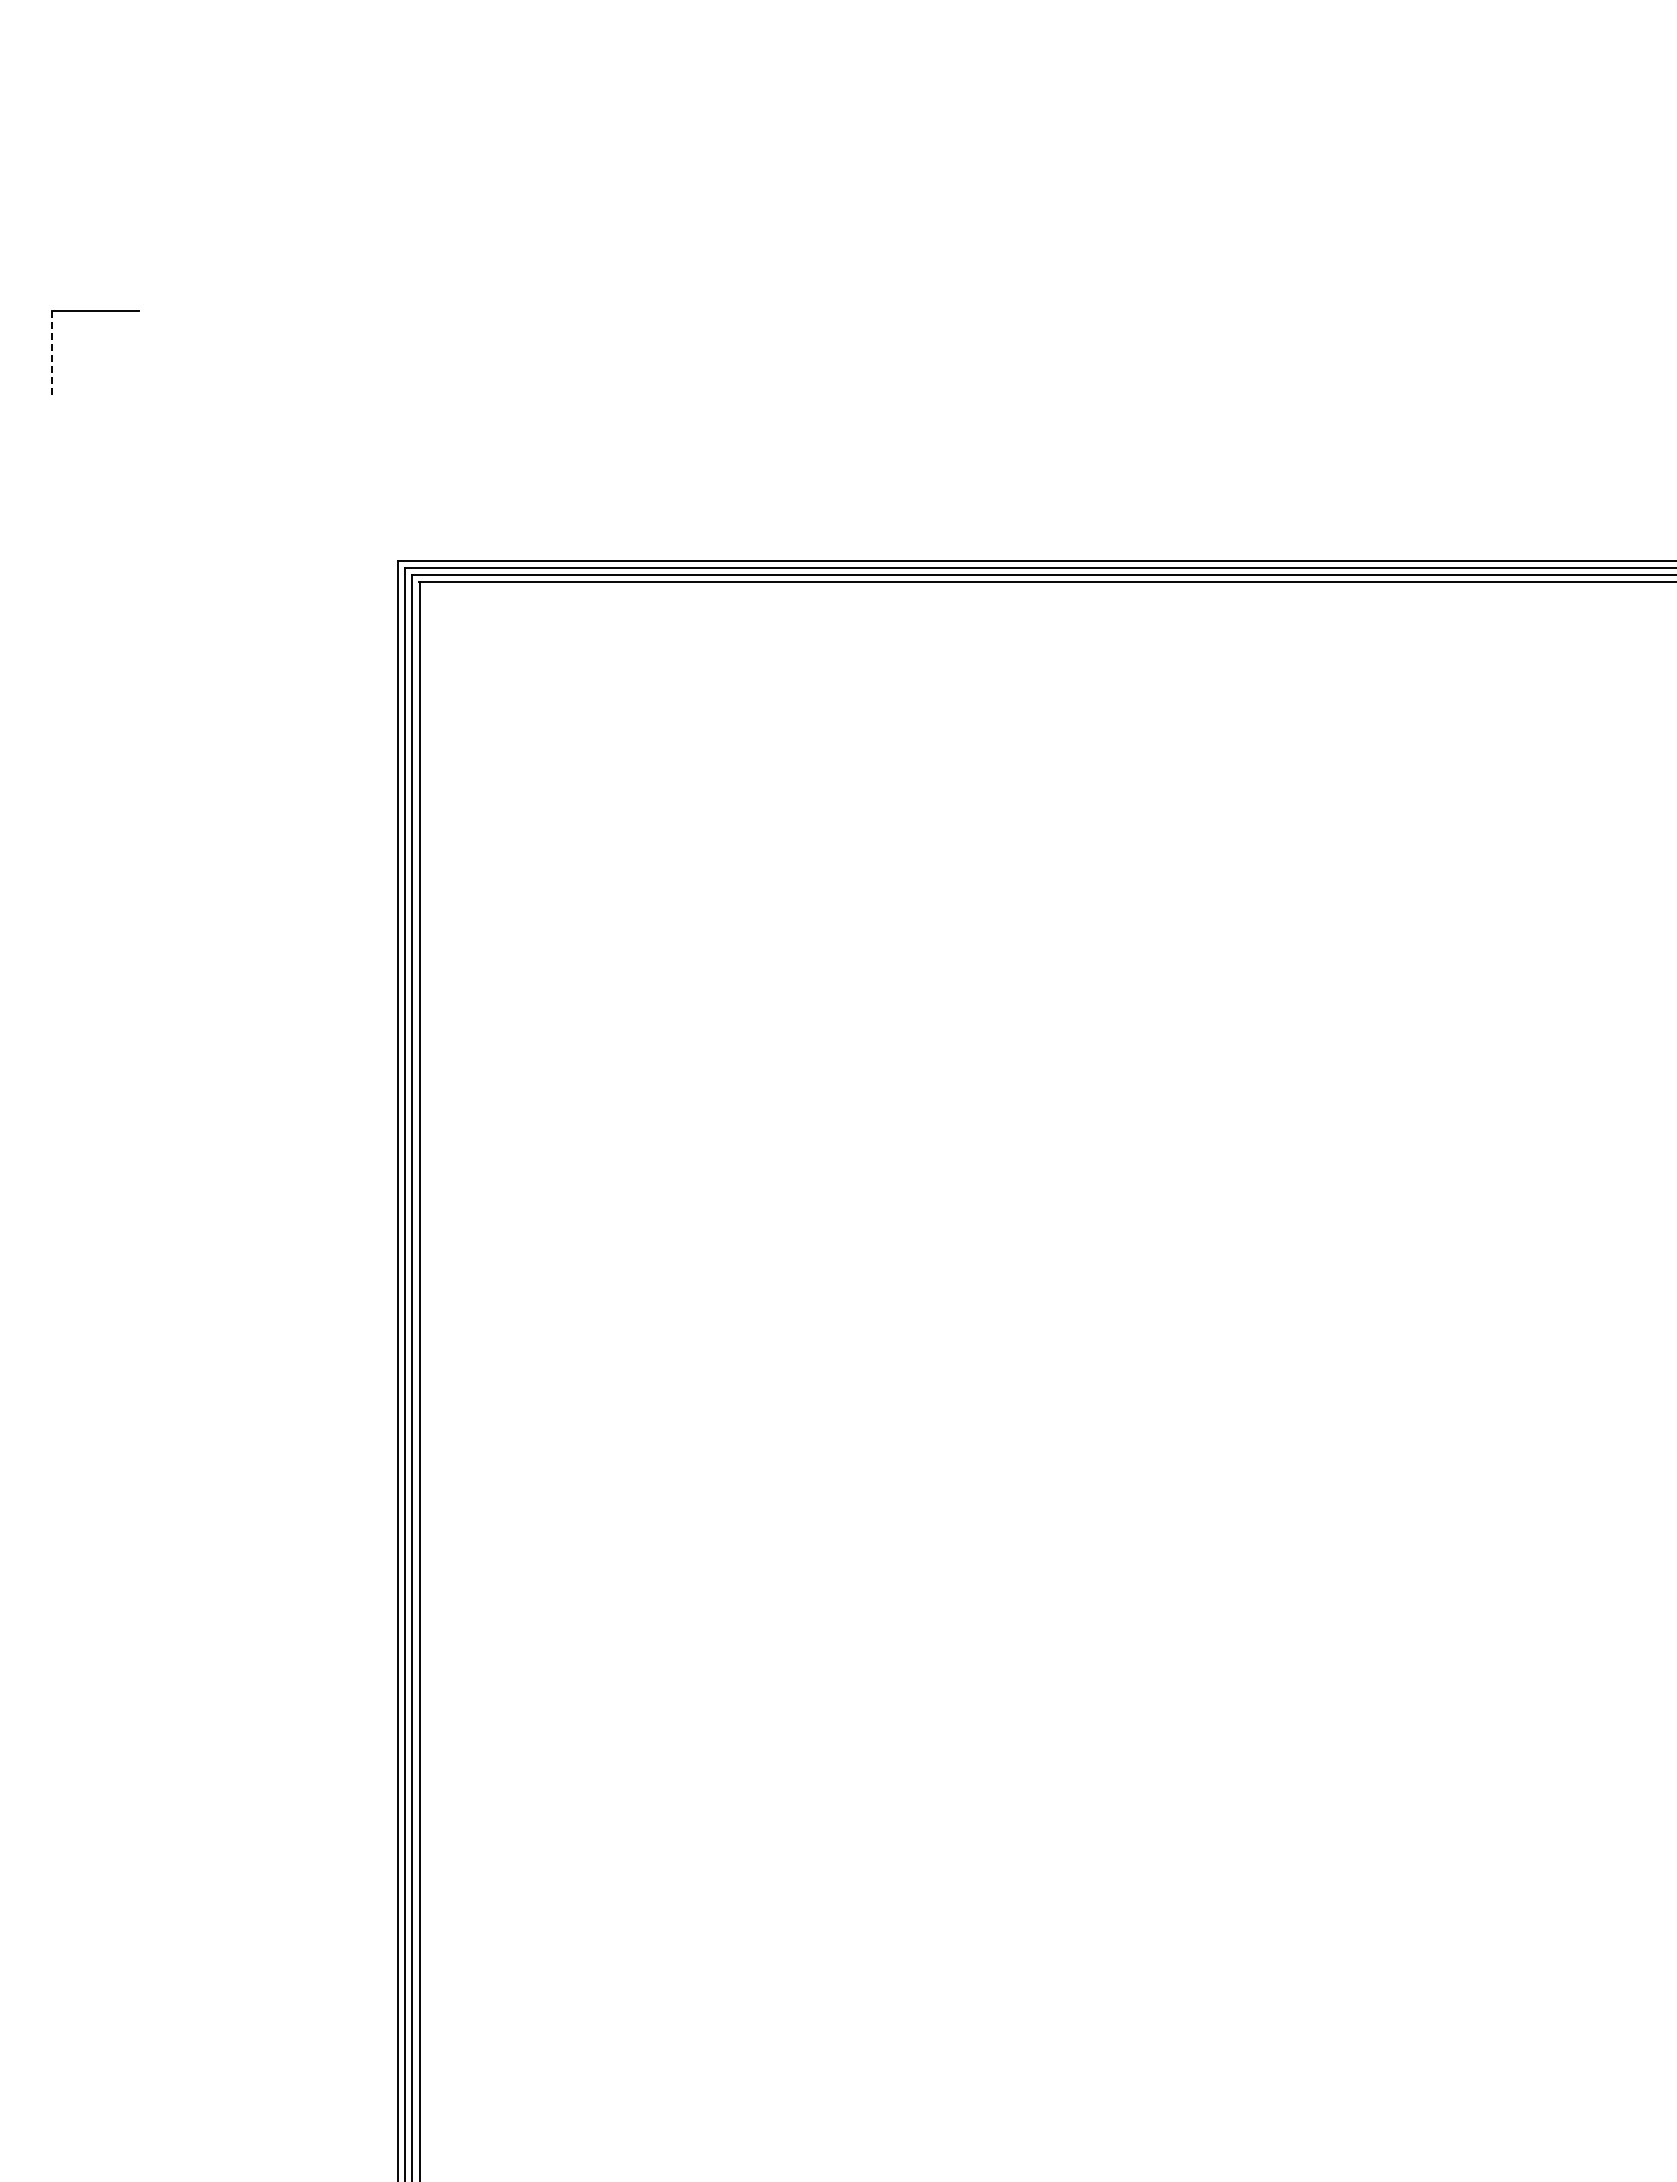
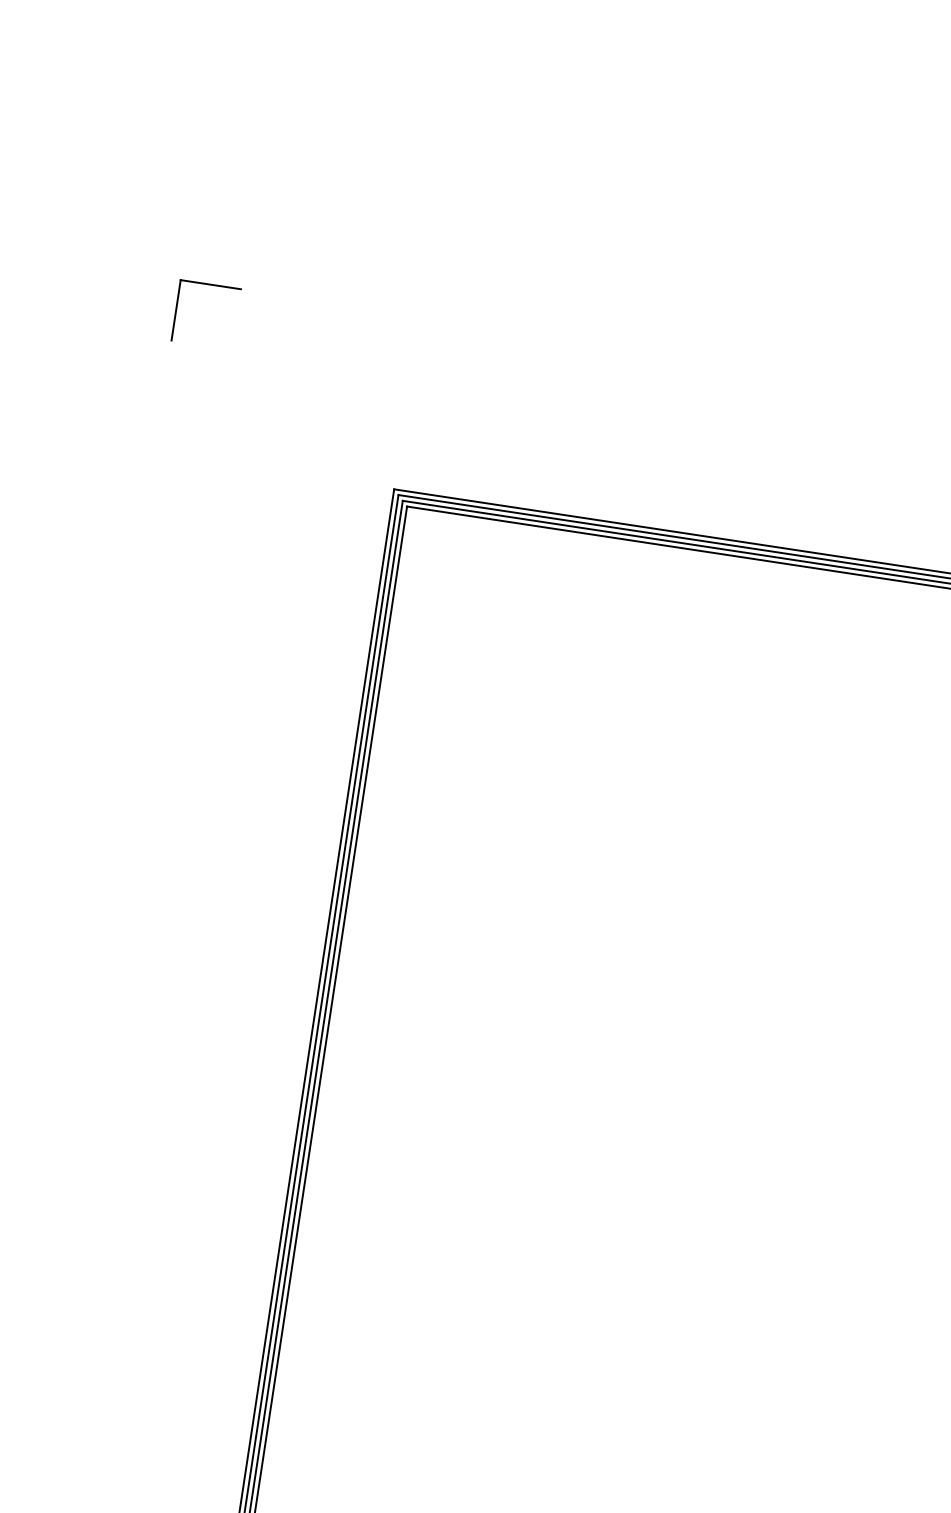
line: (52, 354) -> (176, 310), dashed -> solid

